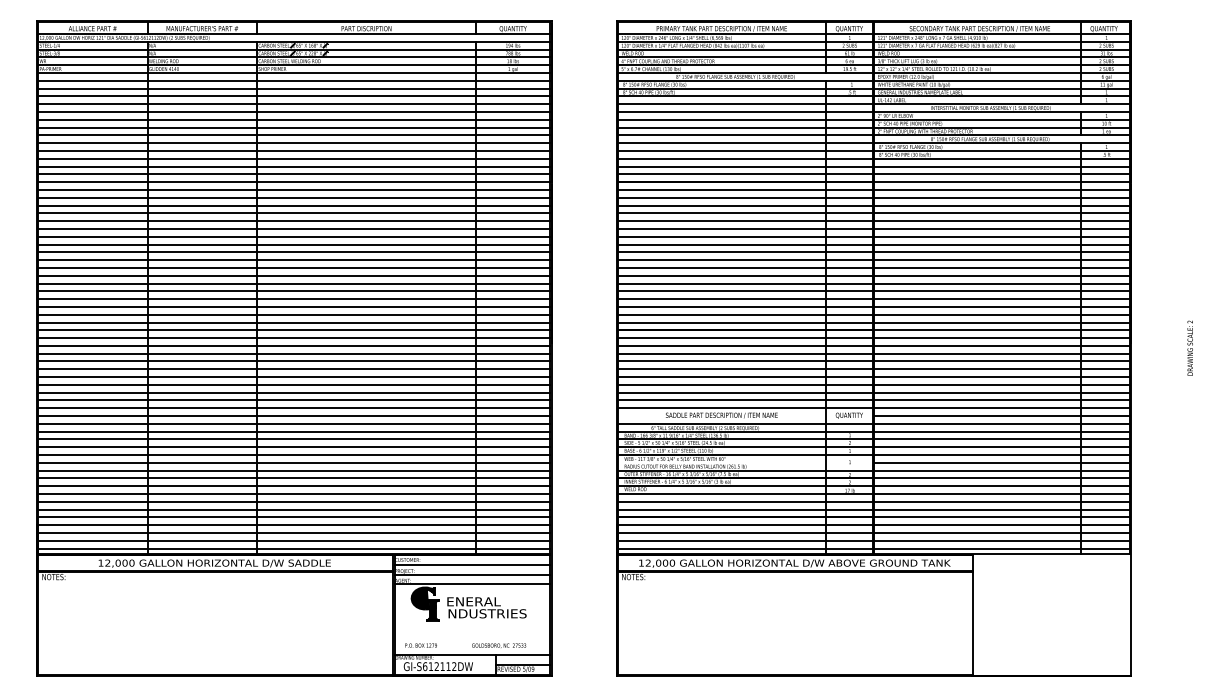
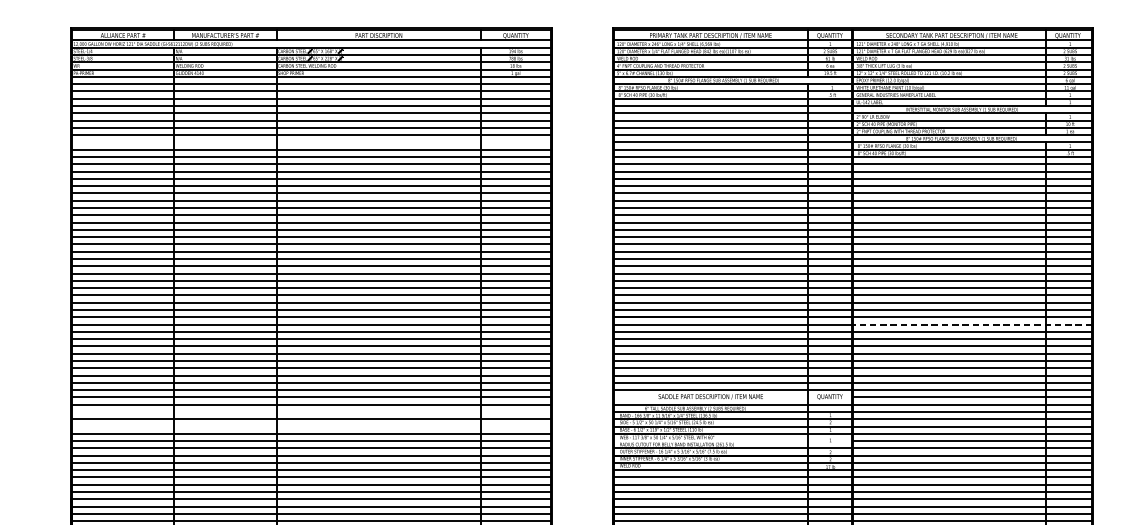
line: (294, 143) -> (311, 142), removed
line: (1001, 338) -> (972, 324), solid -> dashed
line: (294, 431) -> (311, 411), removed
line: (294, 447) -> (311, 426), removed

